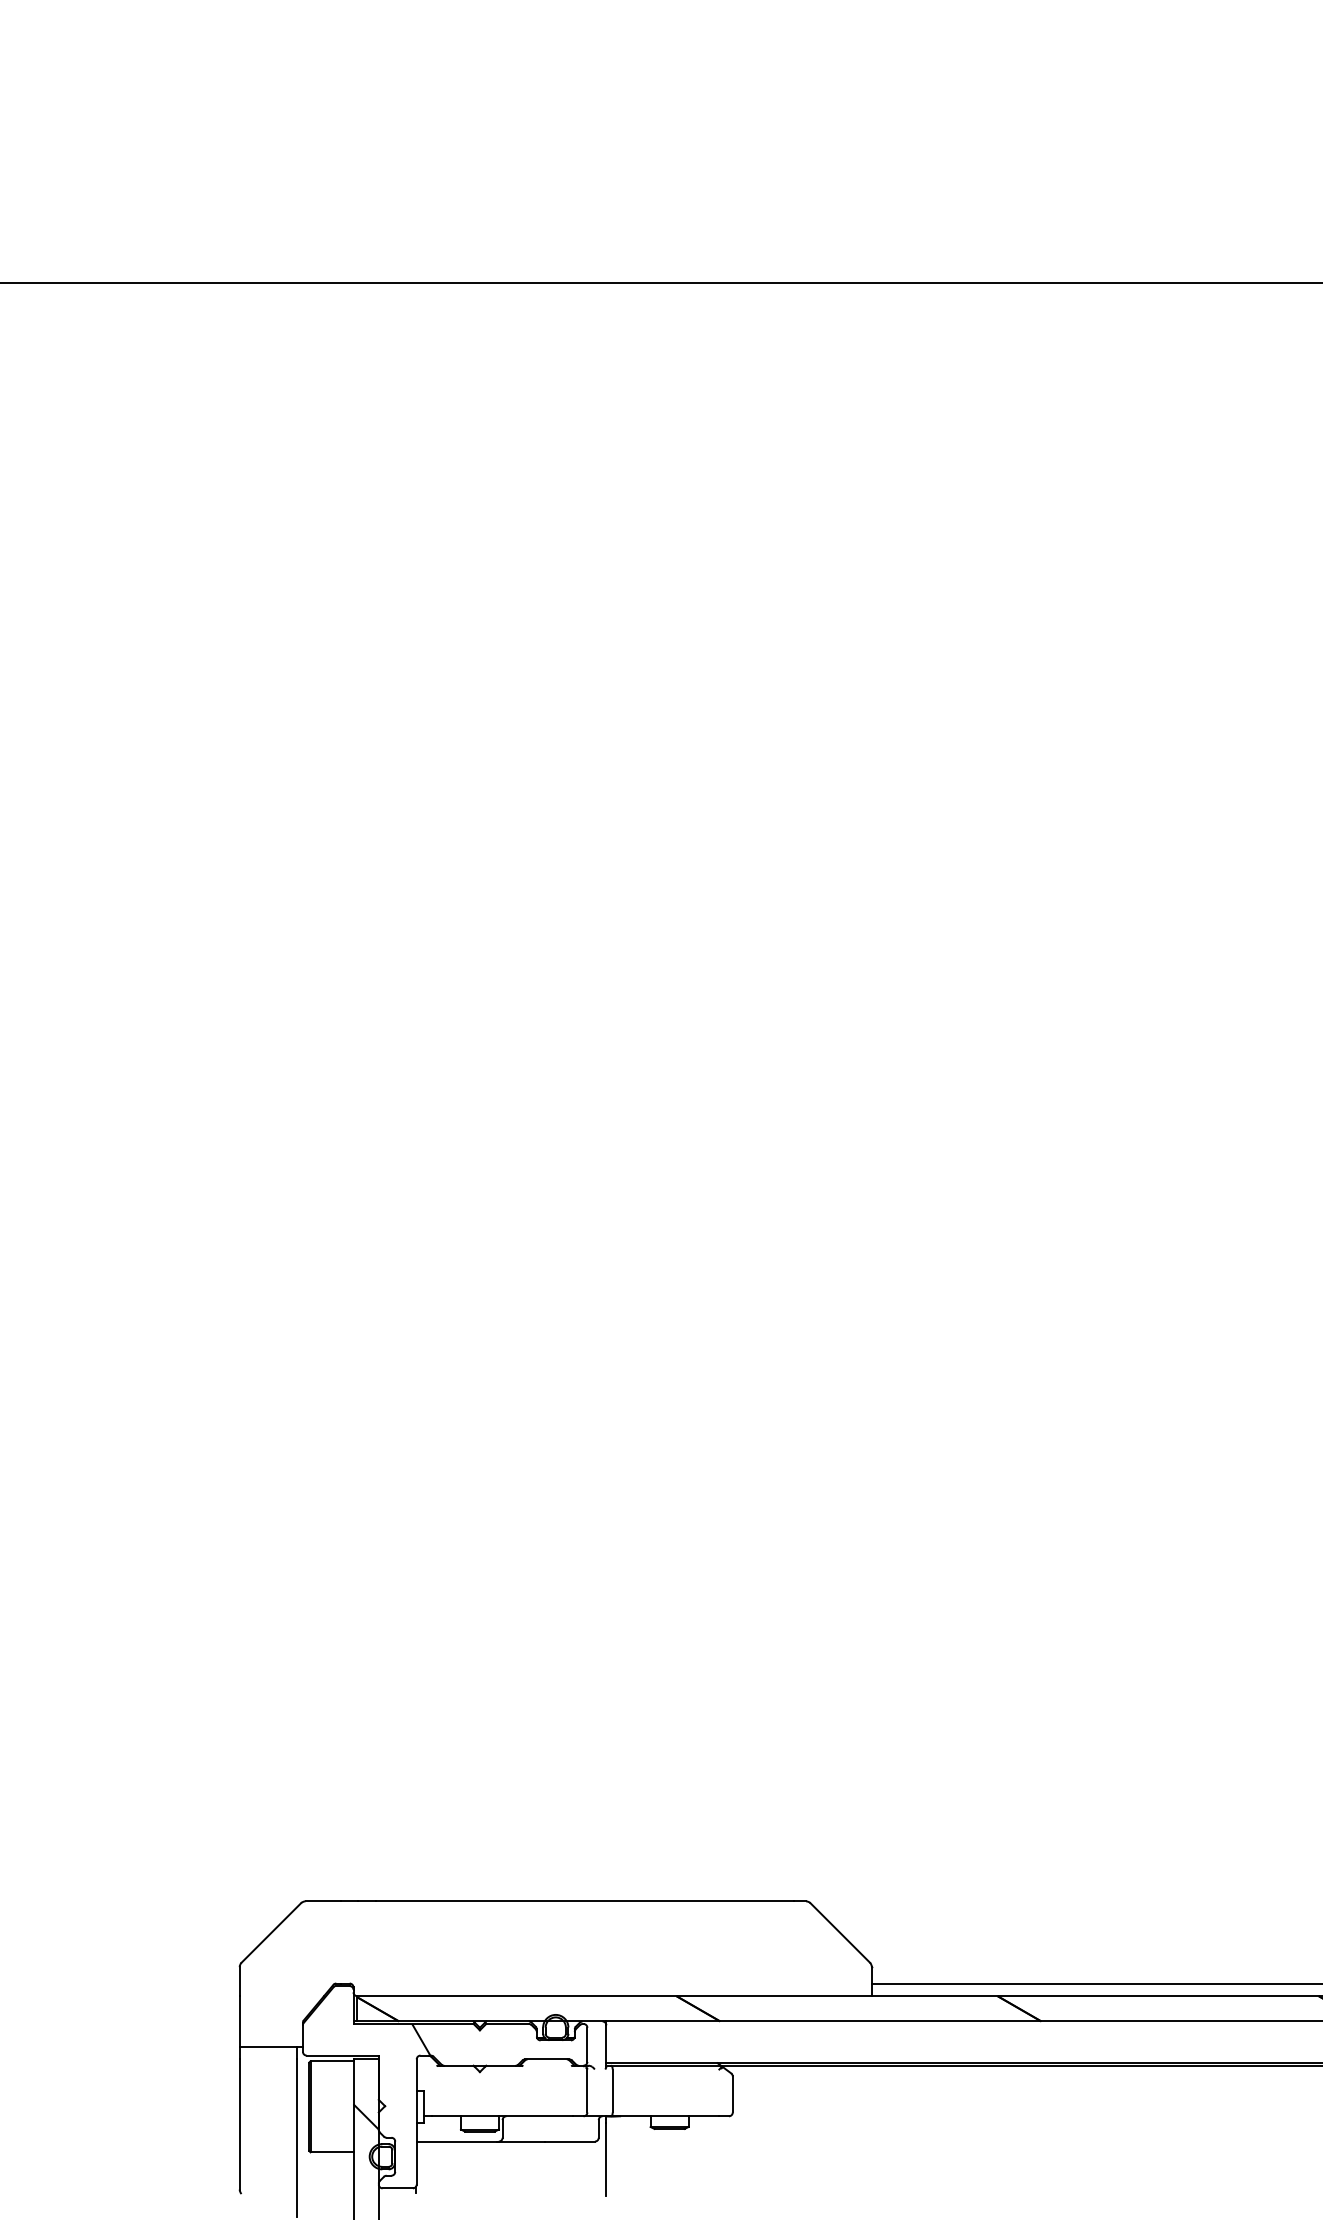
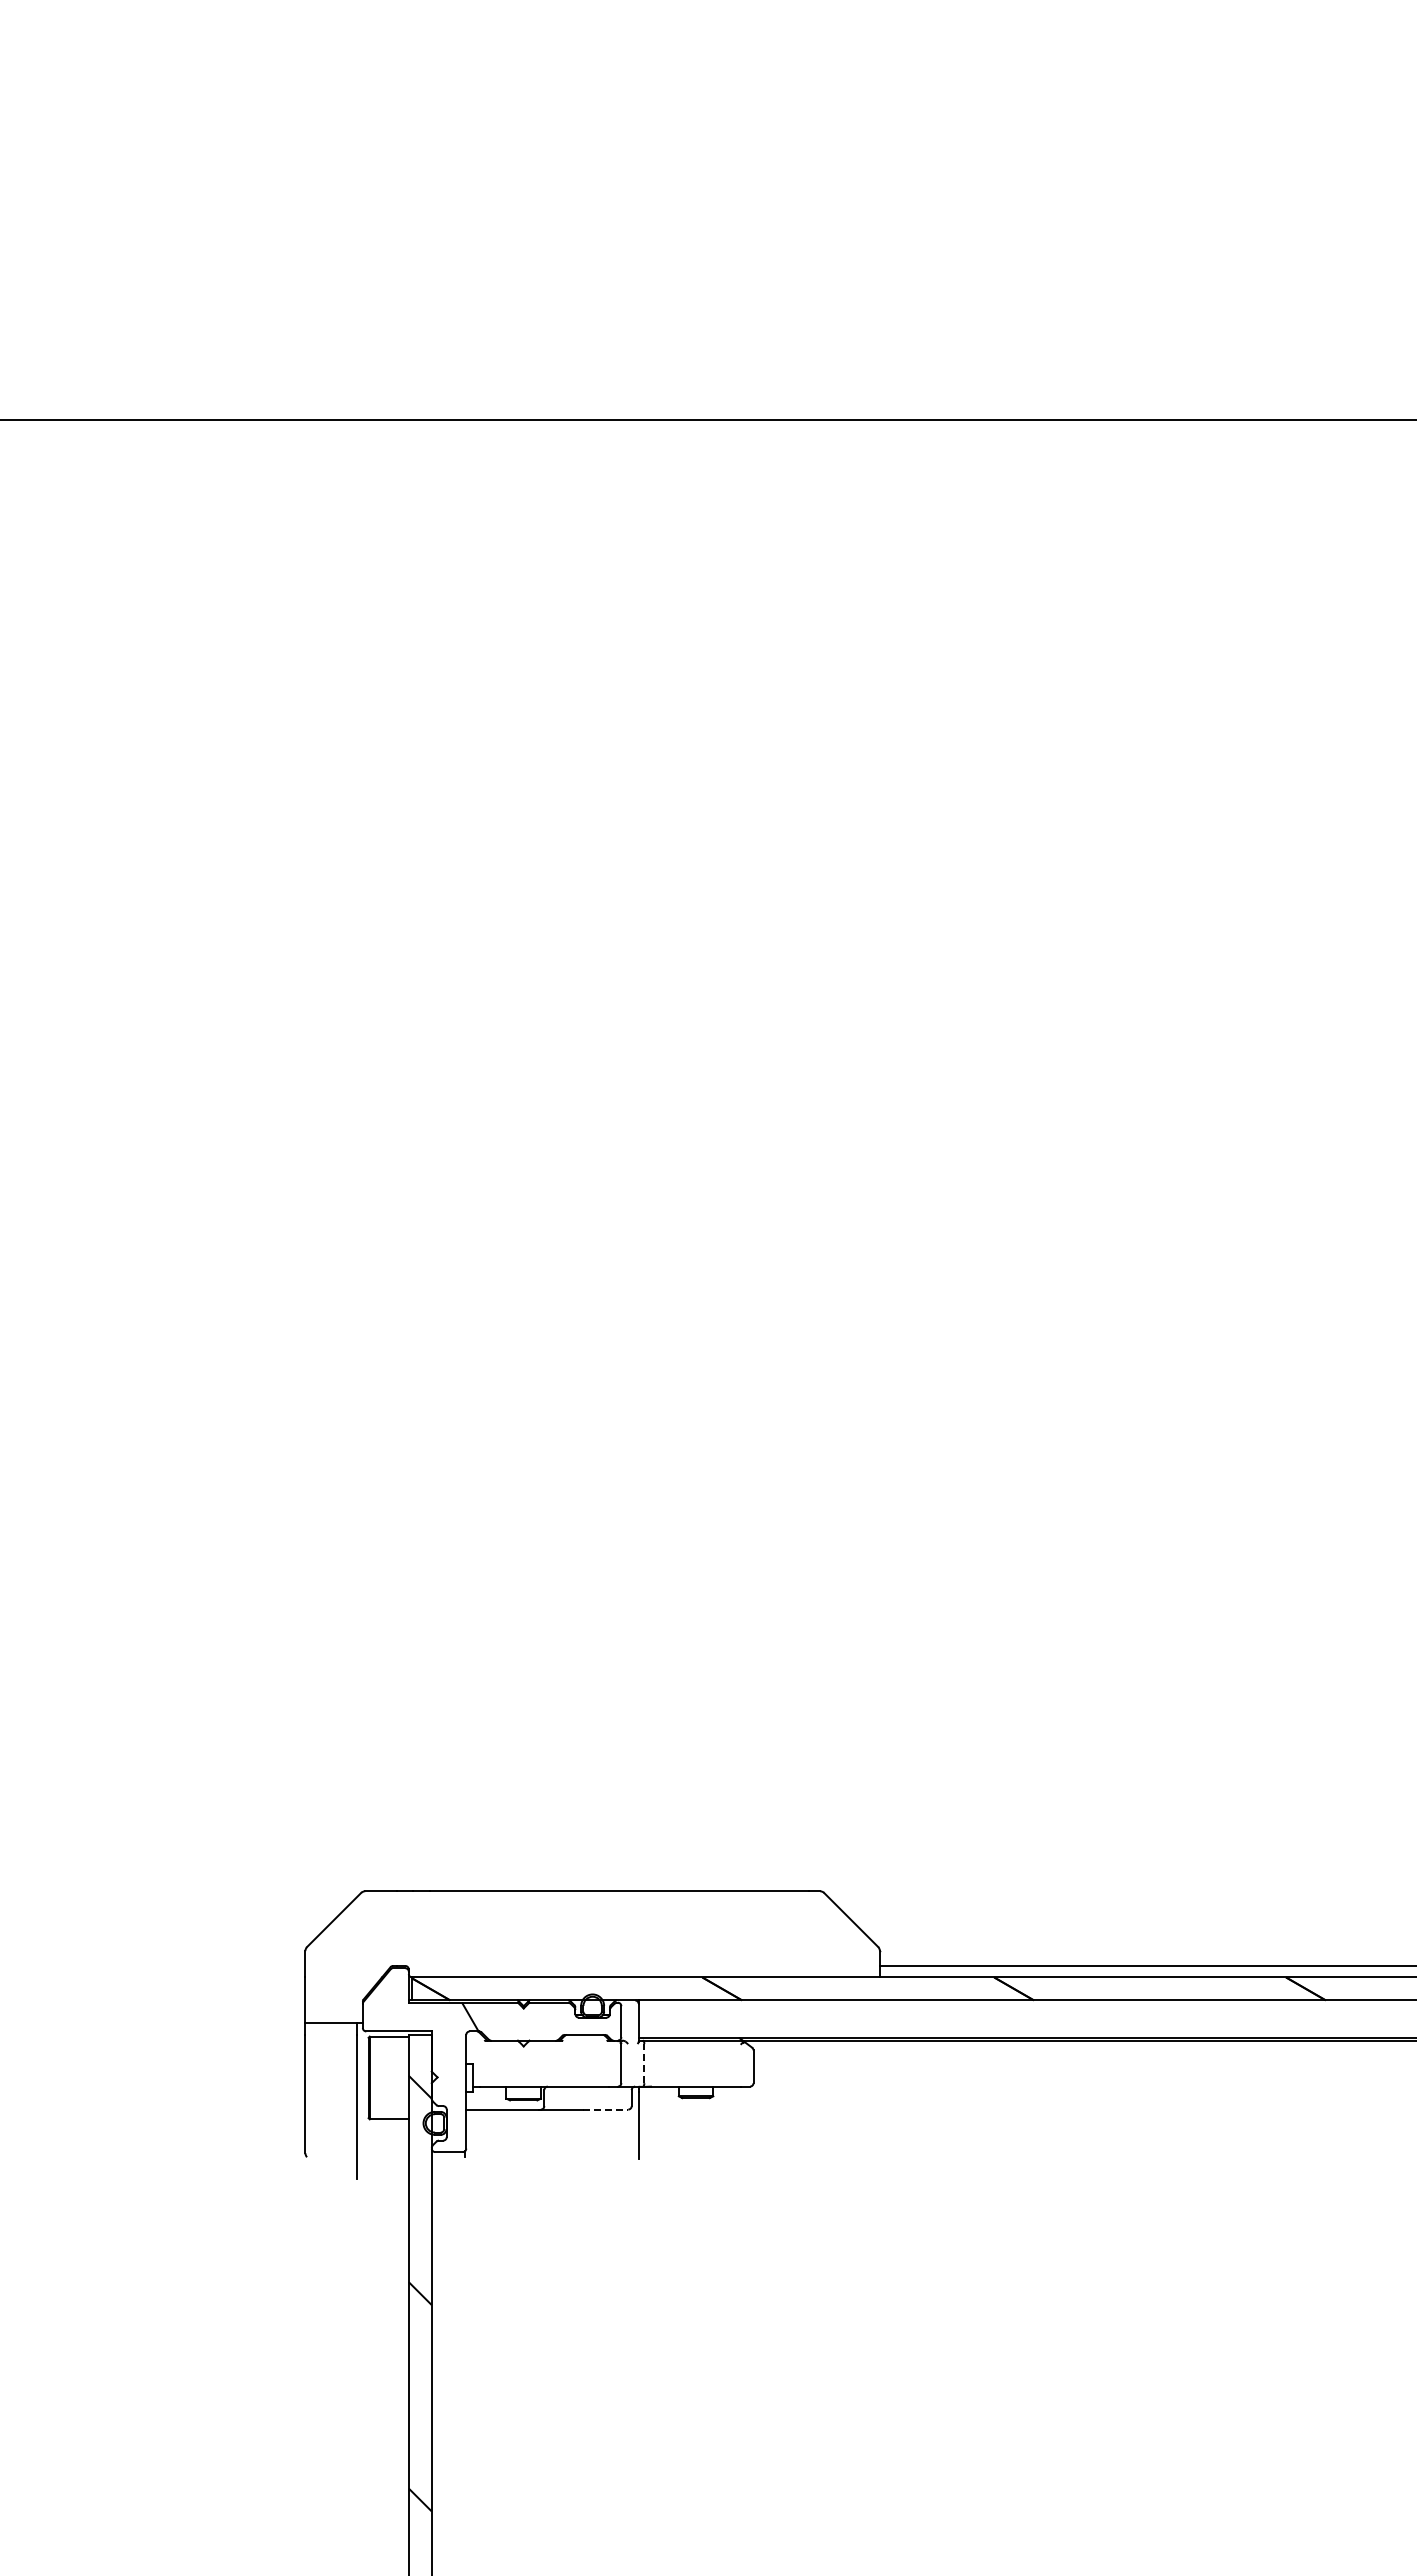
line: (612, 2090) -> (644, 2063), solid -> dashed
line: (569, 2141) -> (605, 2109), solid -> dashed

